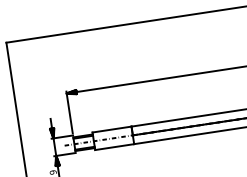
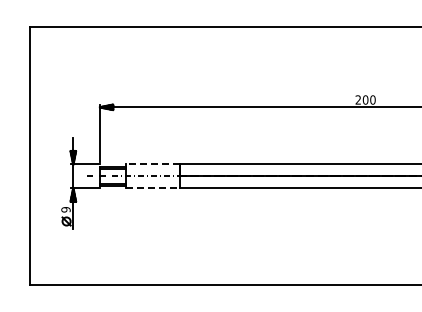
line: (112, 129) -> (153, 164), solid -> dashed
line: (115, 147) -> (153, 188), solid -> dashed

